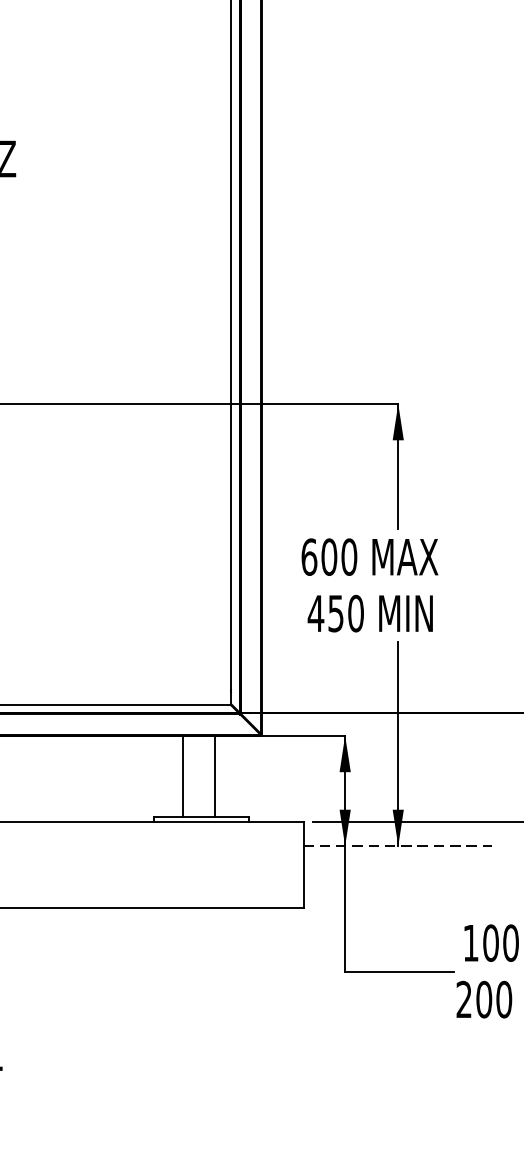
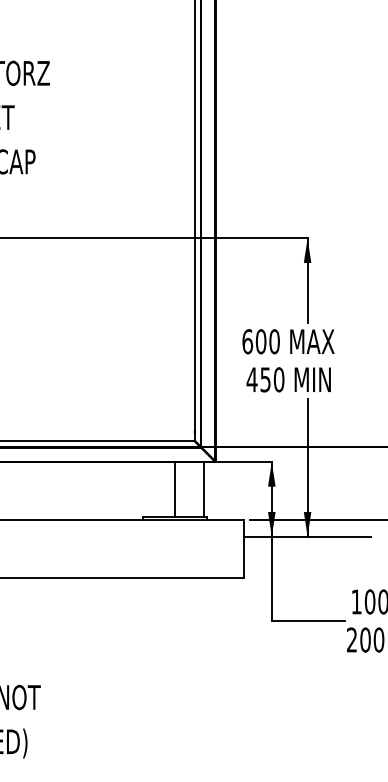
line: (183, 776) -> (174, 489), moved
line: (214, 776) -> (203, 489), moved
line: (398, 846) -> (307, 536), dashed -> solid

